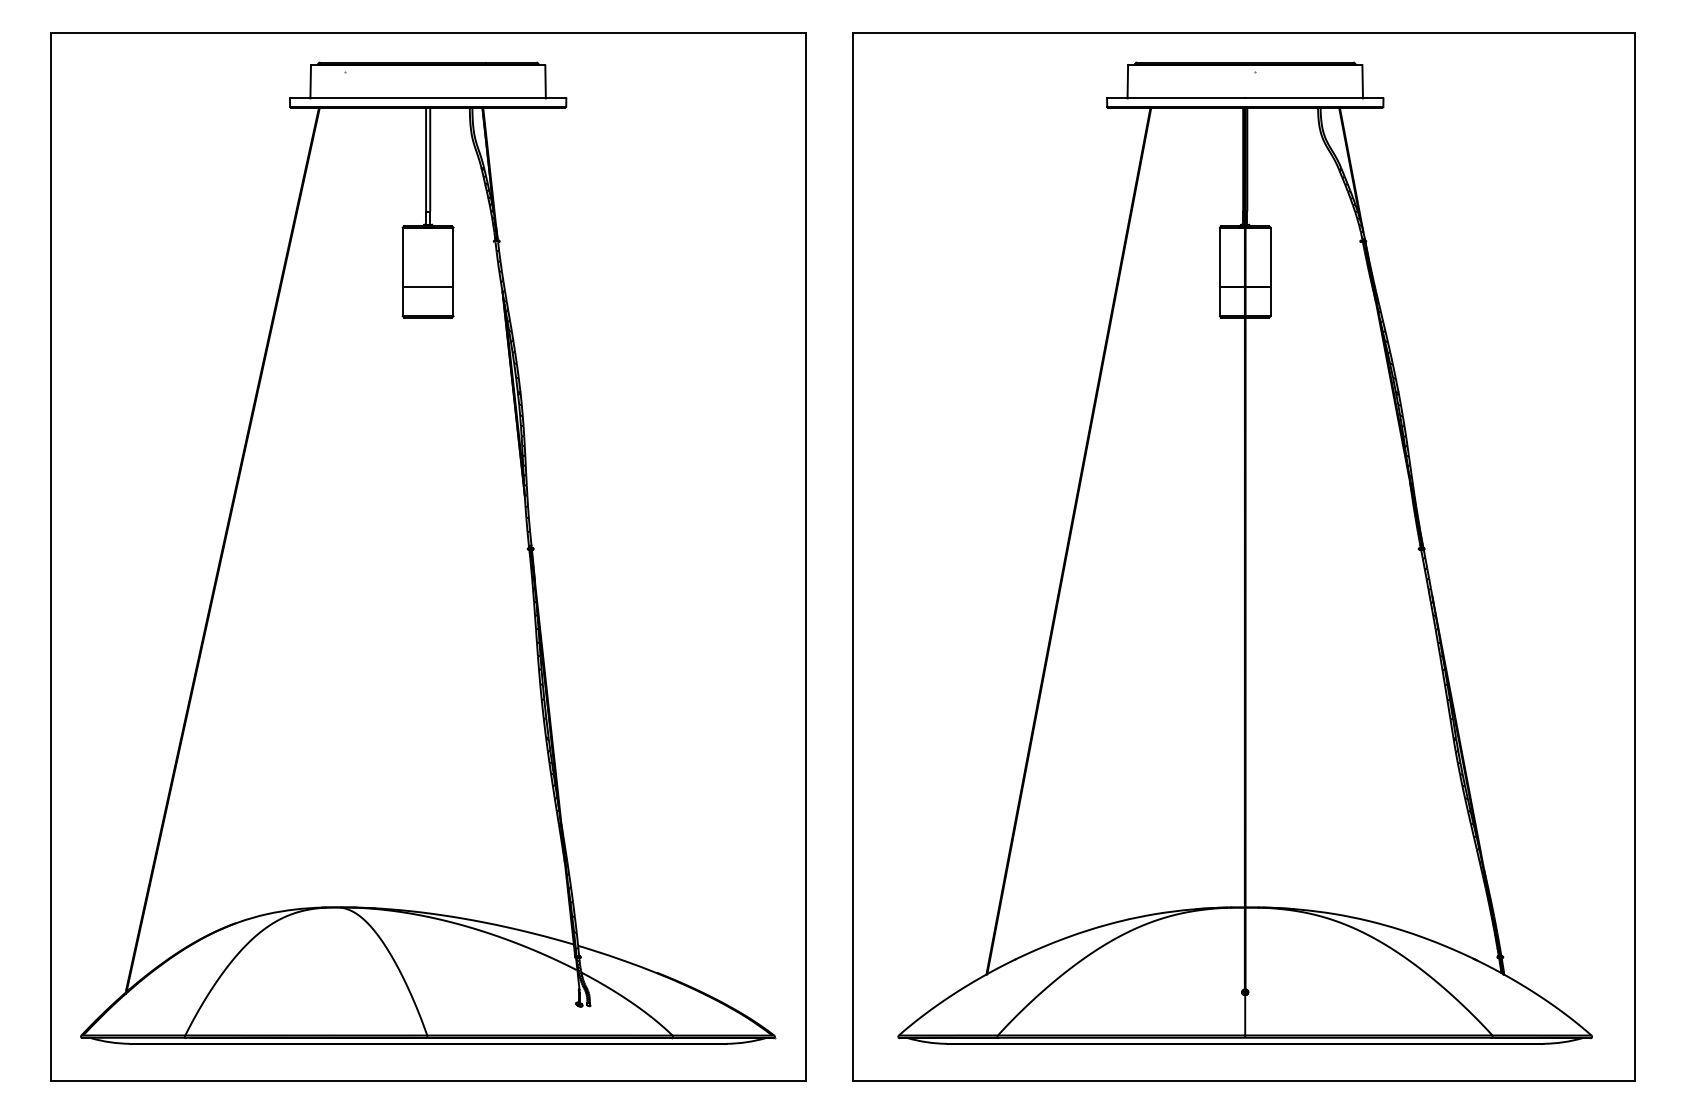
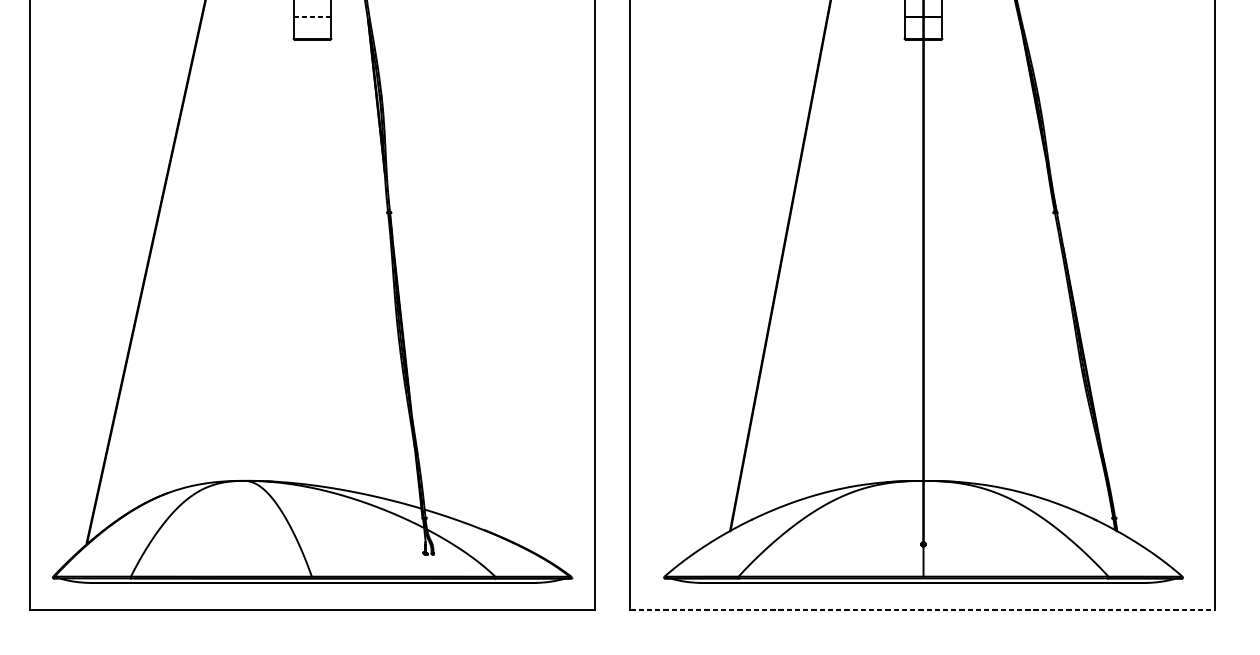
line: (427, 287) -> (312, 17), solid -> dashed
line: (1244, 1080) -> (922, 610), solid -> dashed

